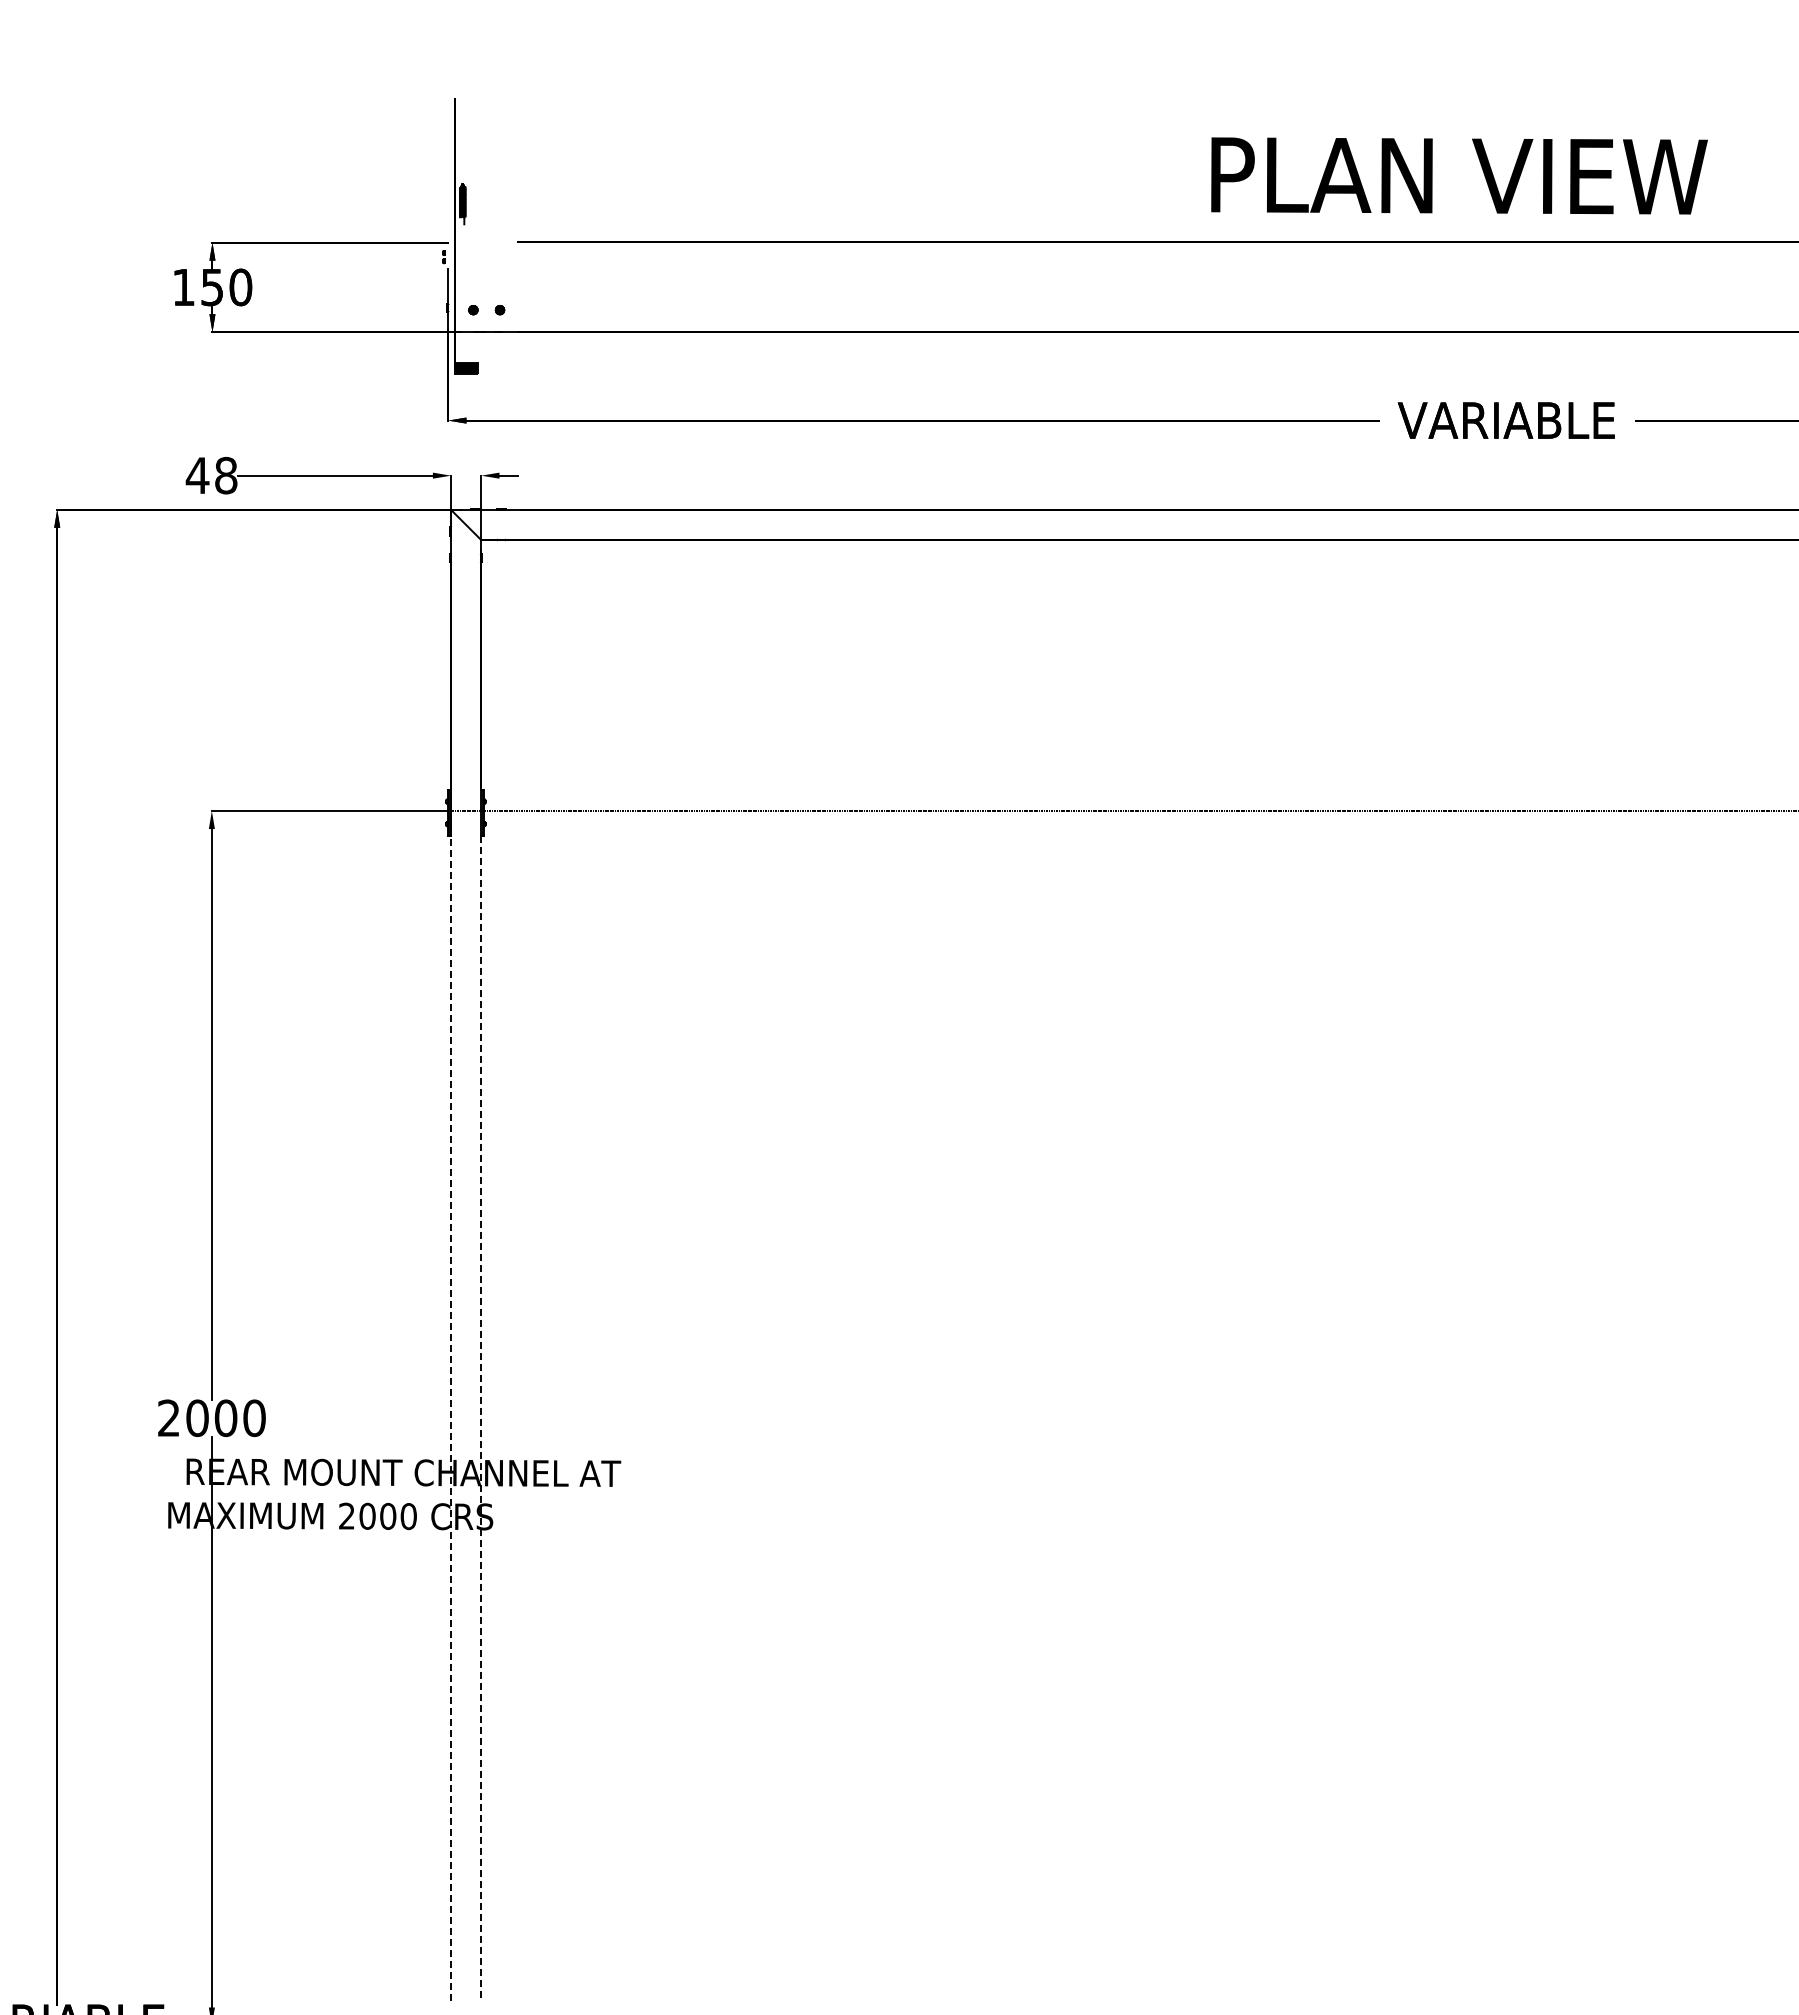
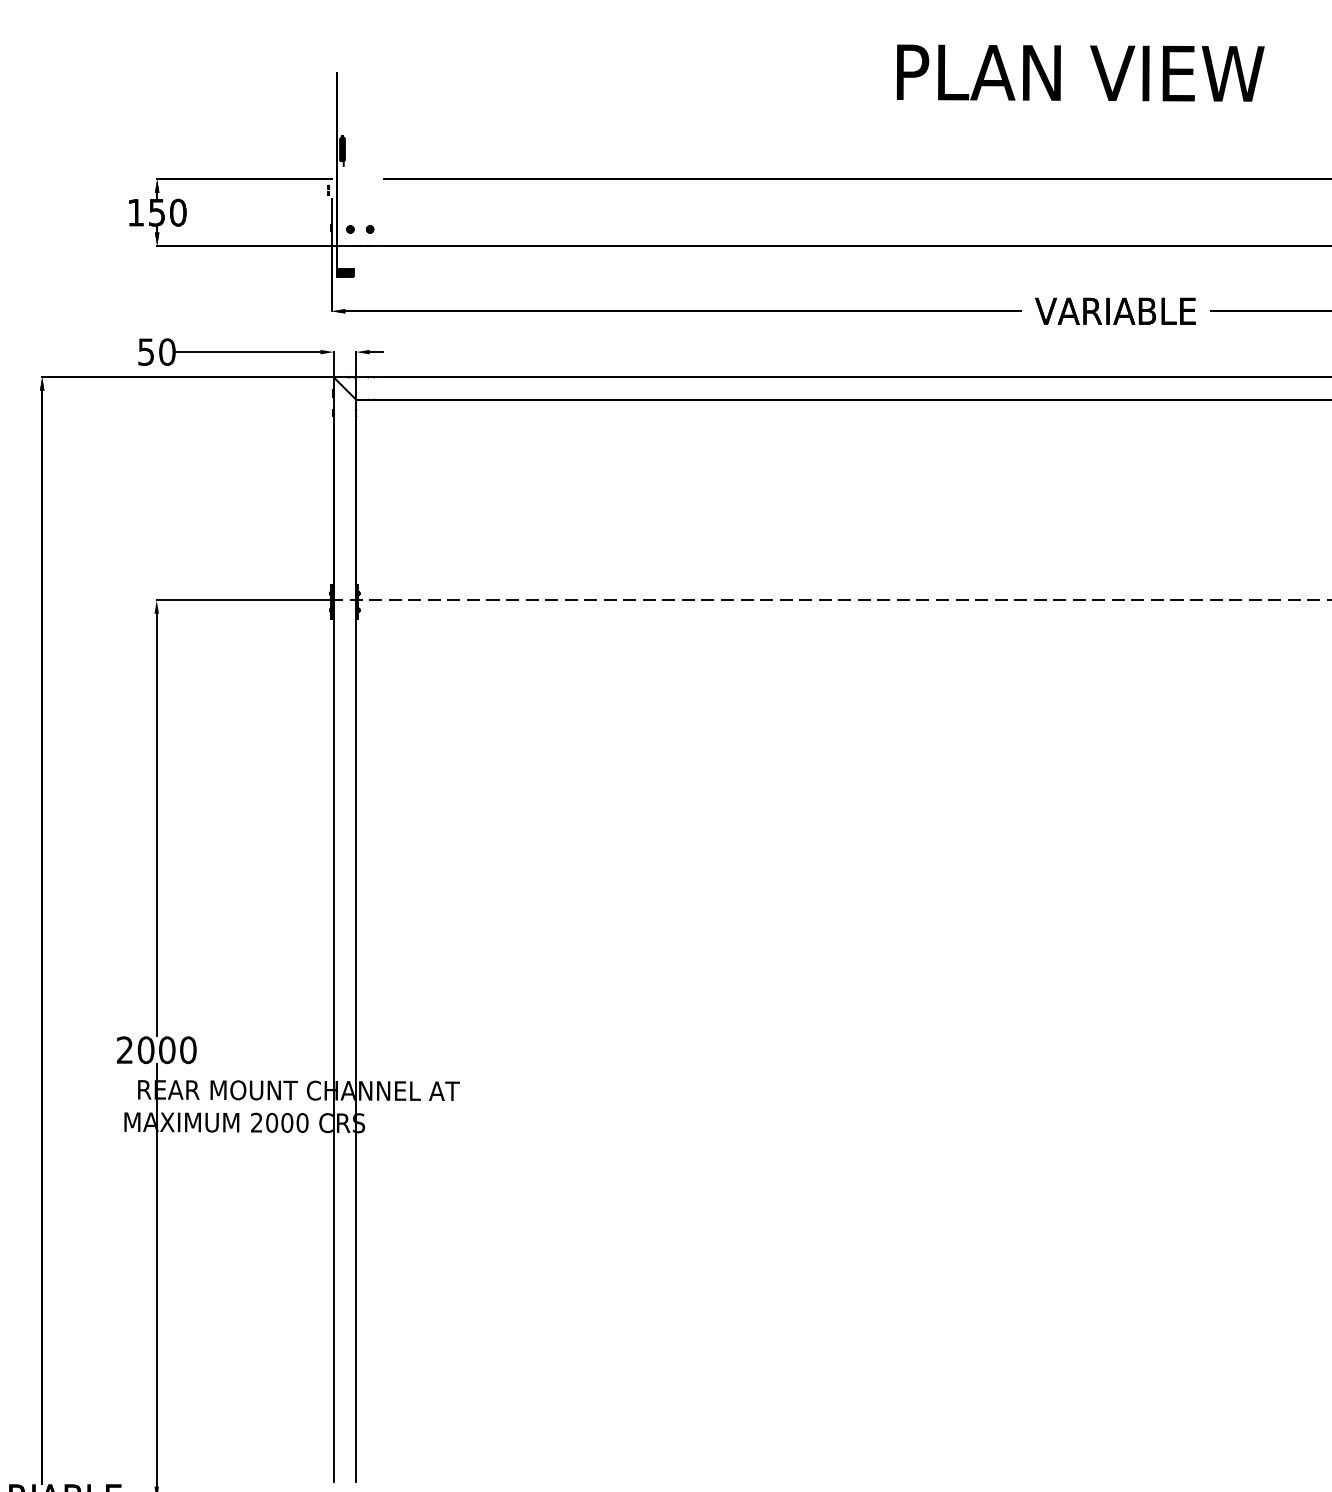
text: (1459, 175) -> (1080, 72), moved
text: (211, 475) -> (156, 352), 48 -> 50
line: (450, 1418) -> (333, 1050), dashed -> solid
line: (481, 1418) -> (356, 1050), dashed -> solid

